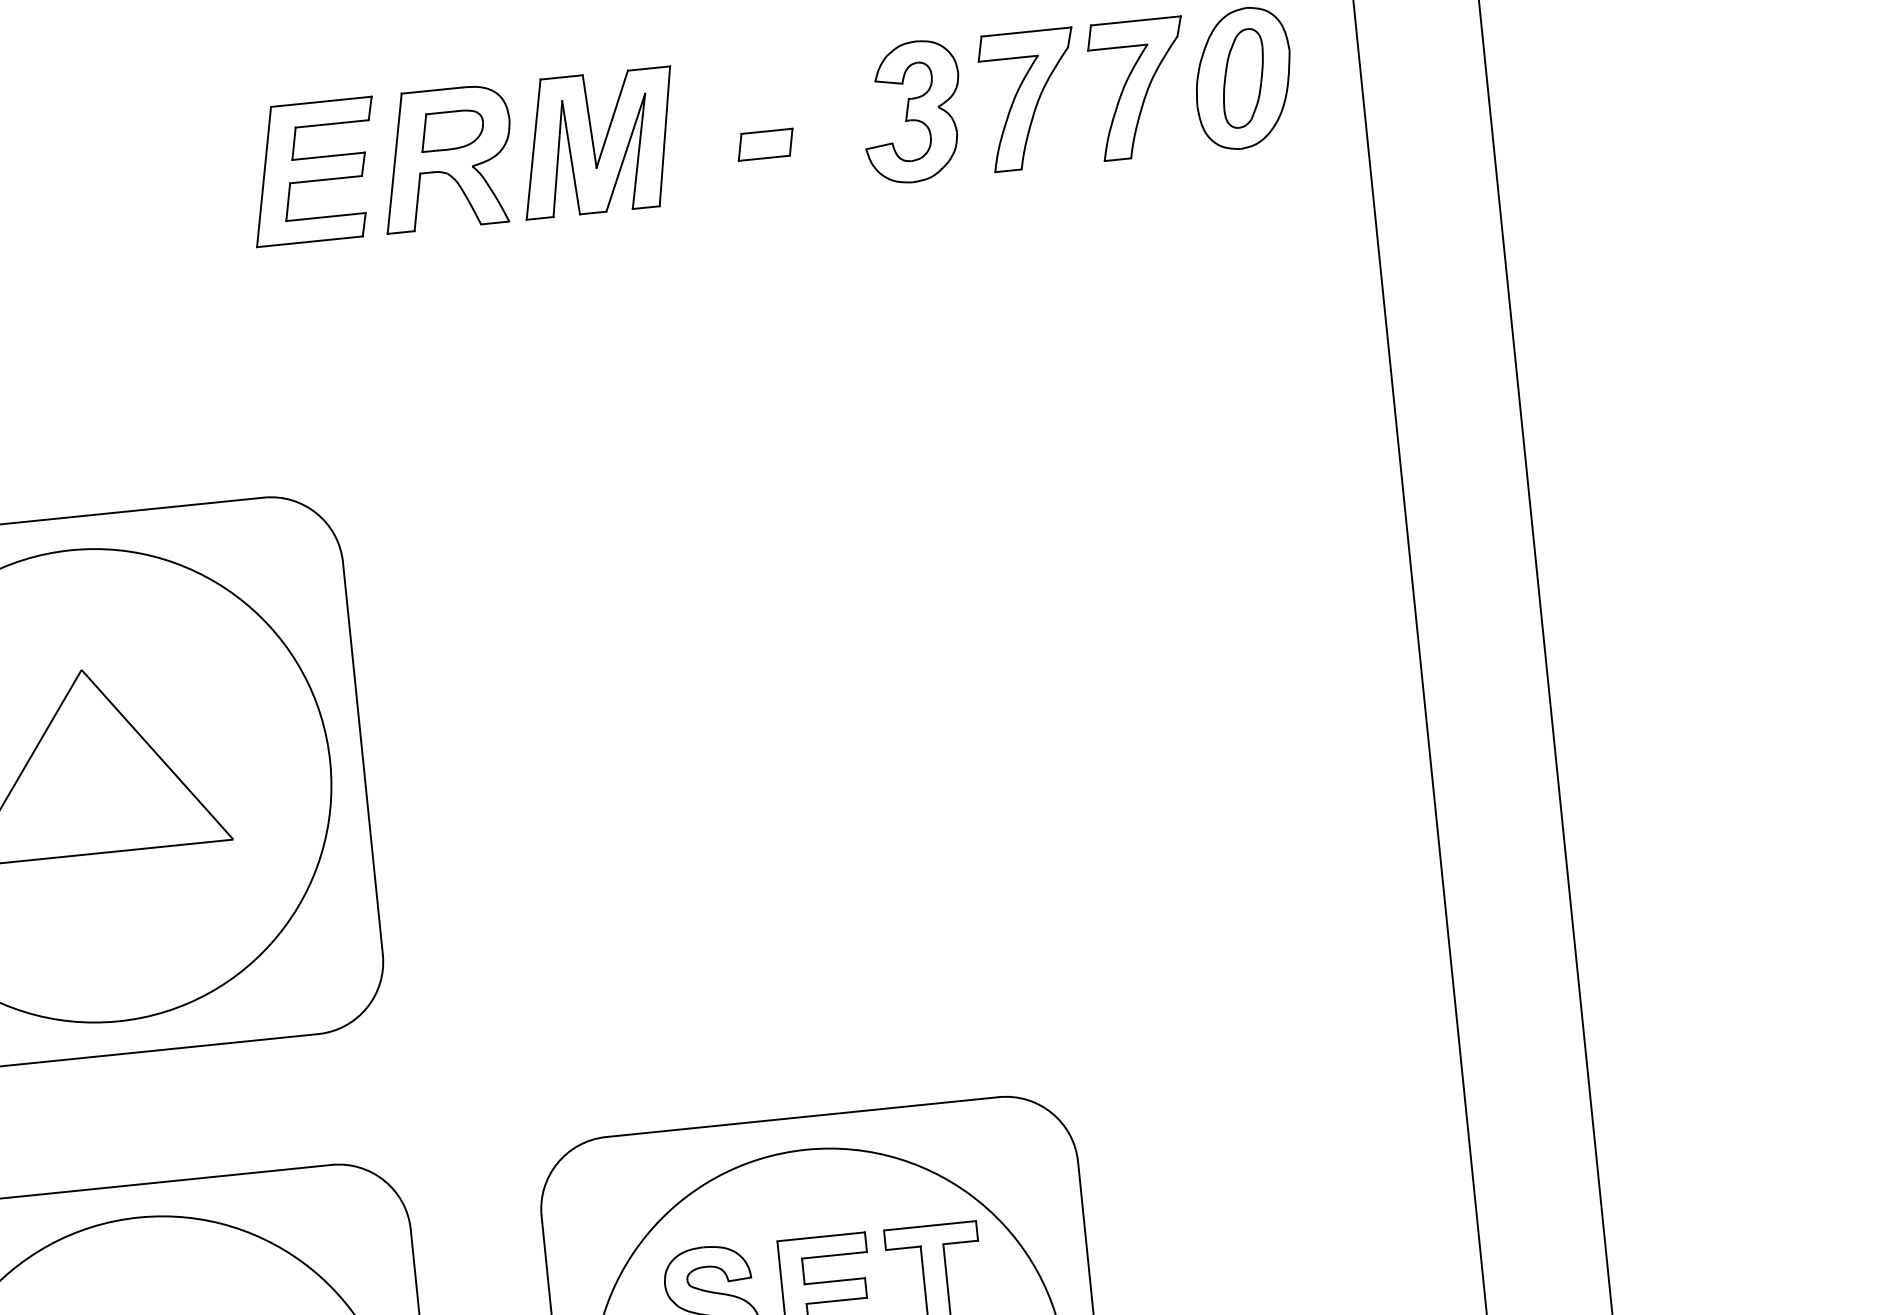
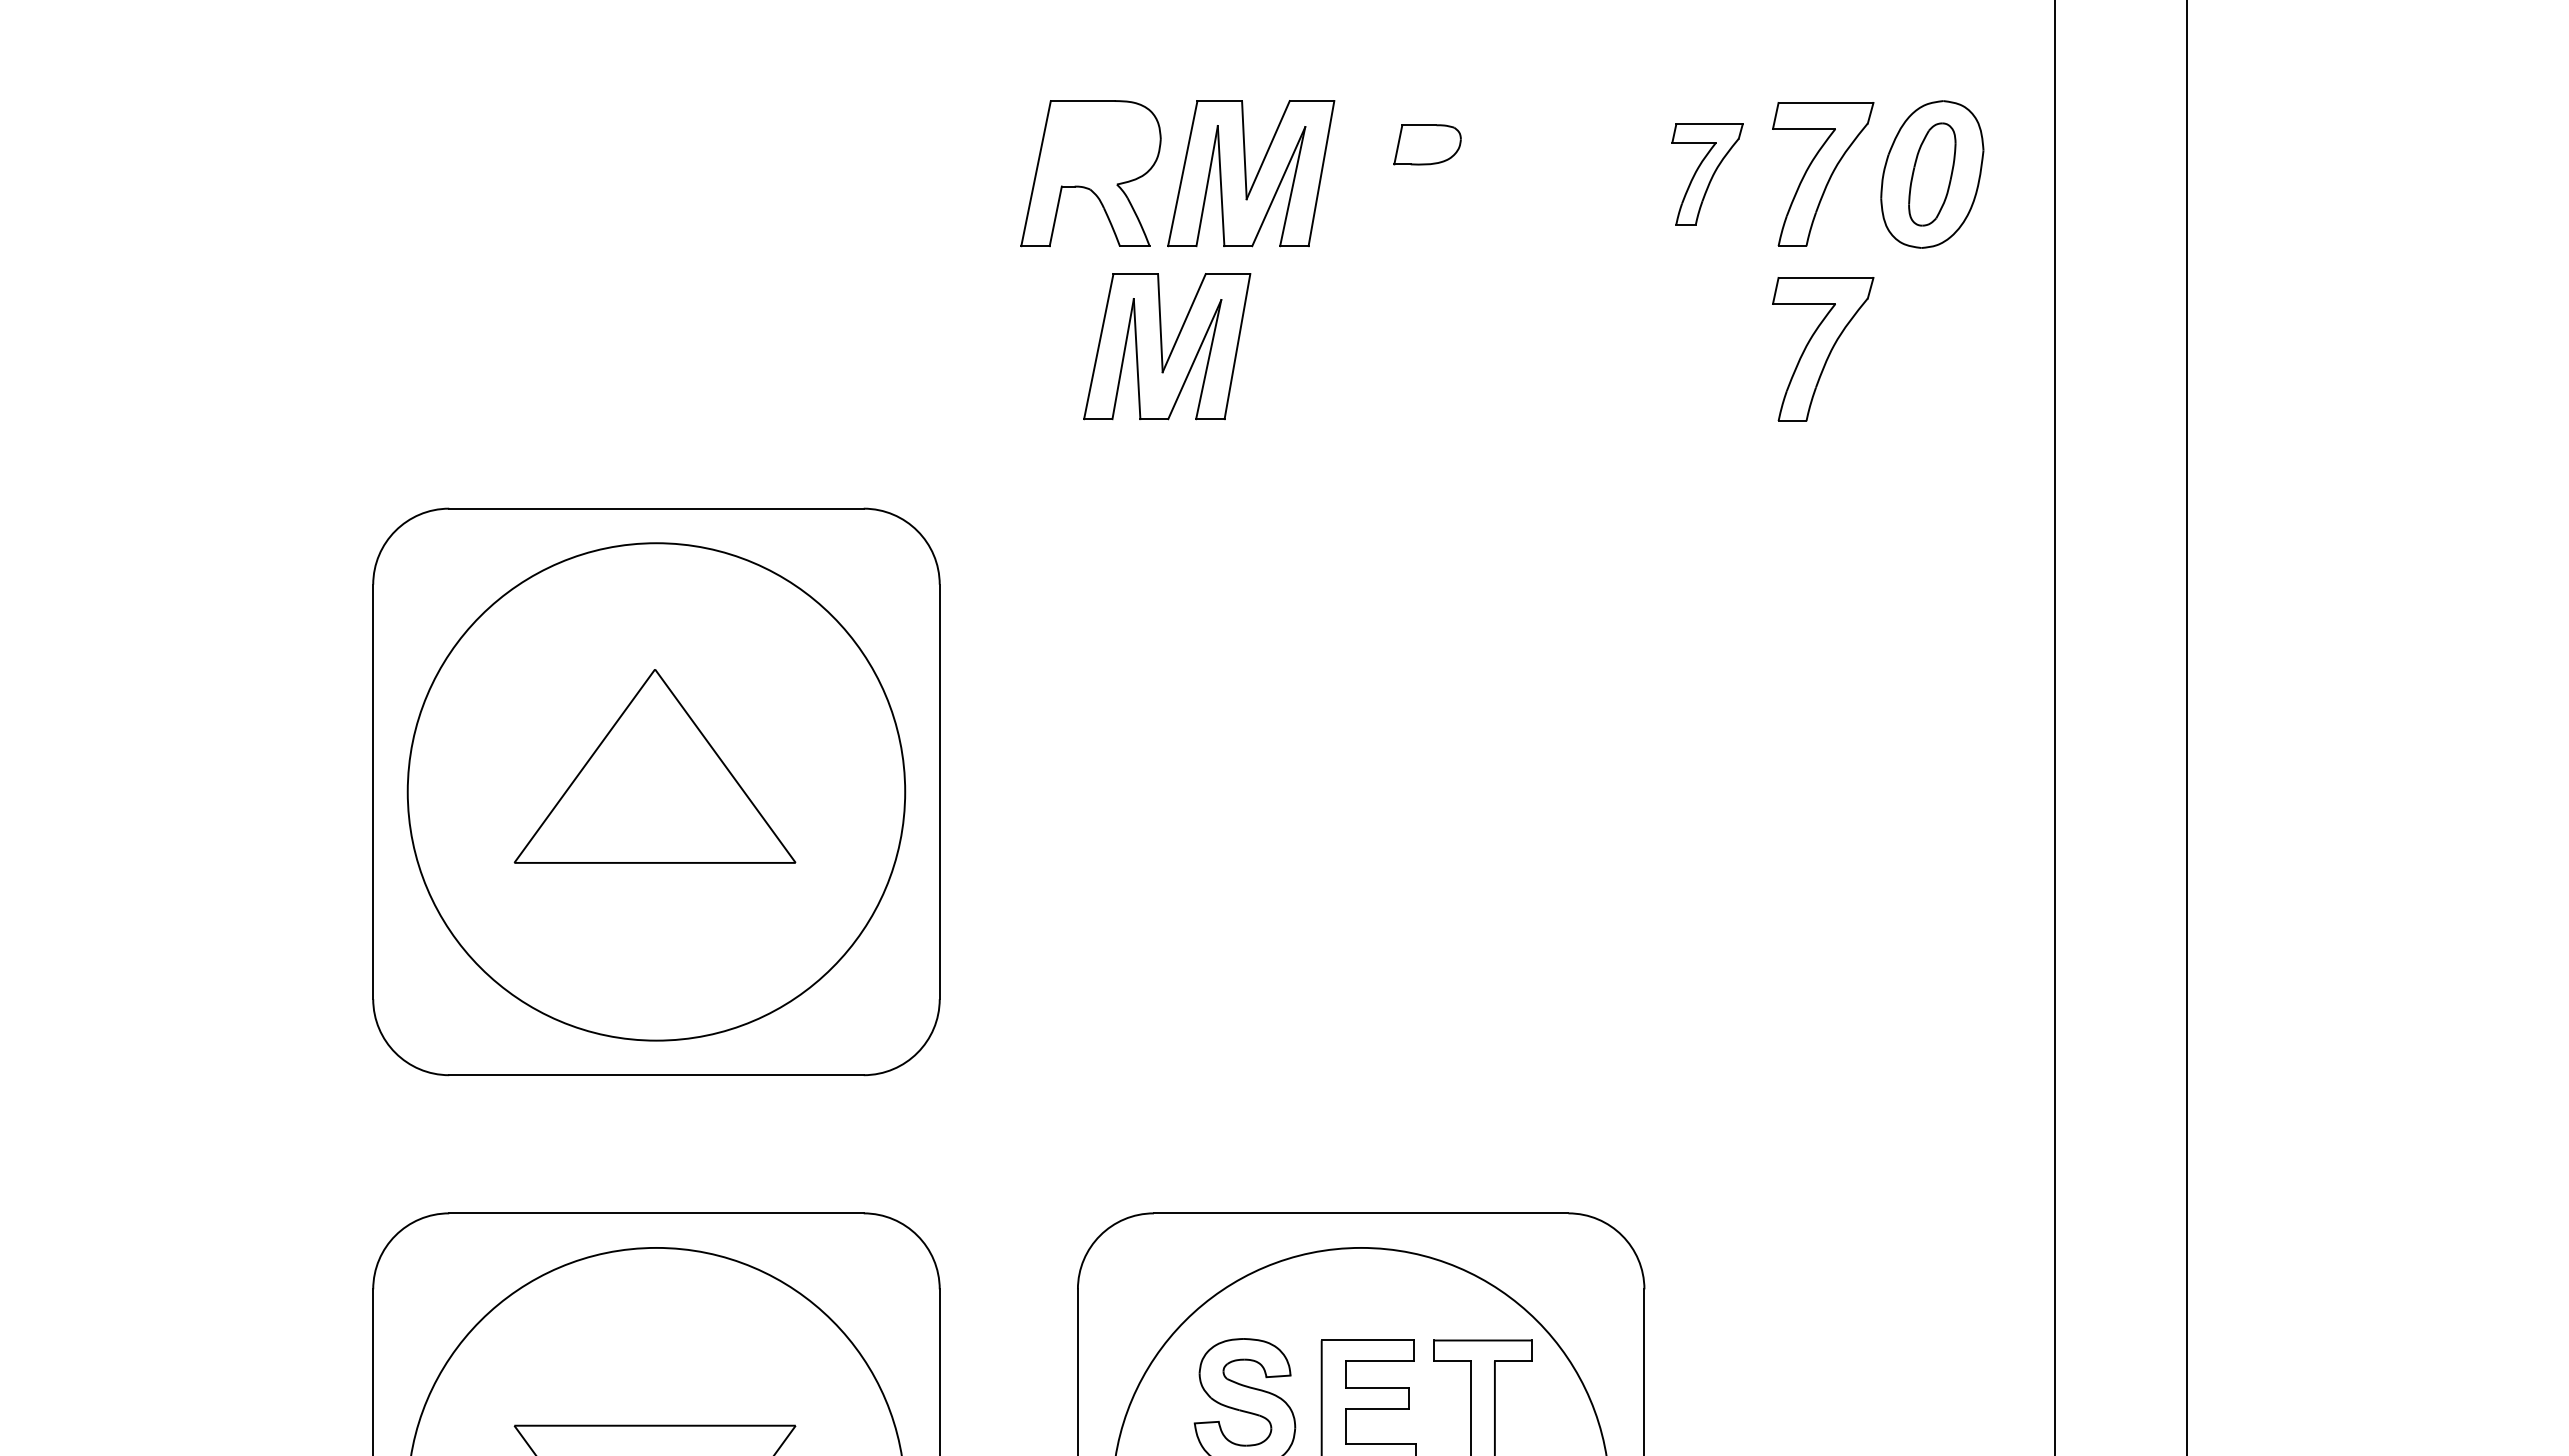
part: (1030, 100) -> (1707, 174), size x0.7
part: (912, 112) -> (1582, 174), removed
part: (451, 130) -> (1427, 144), moved
part: (765, 145) -> (1425, 193), removed
part: (314, 171) -> (951, 173), removed
part: (1157, 254) -> (1823, 349), added
part: (535, 314) -> (1167, 346), added

